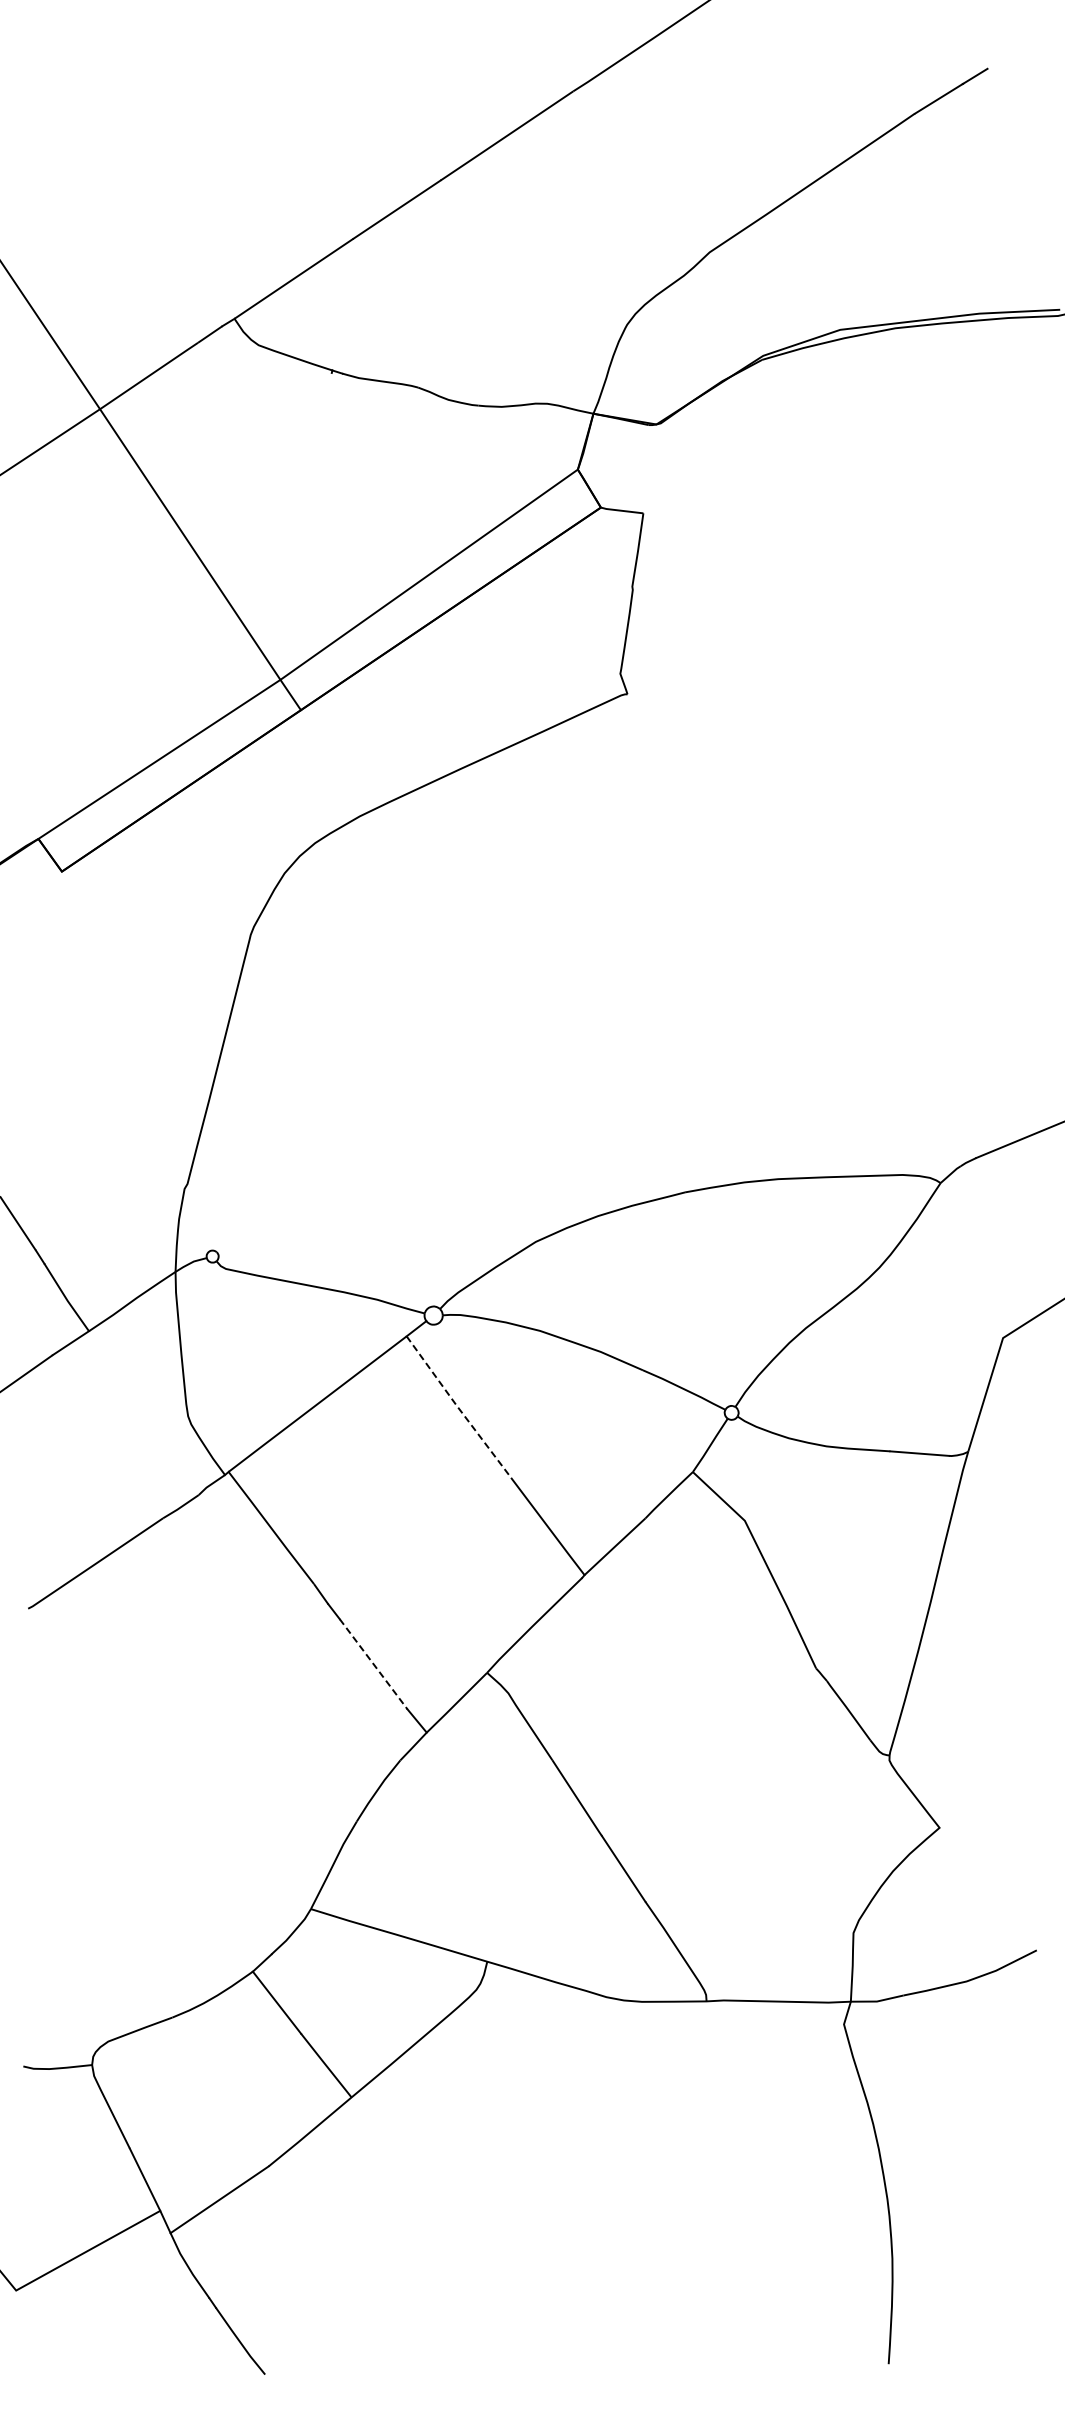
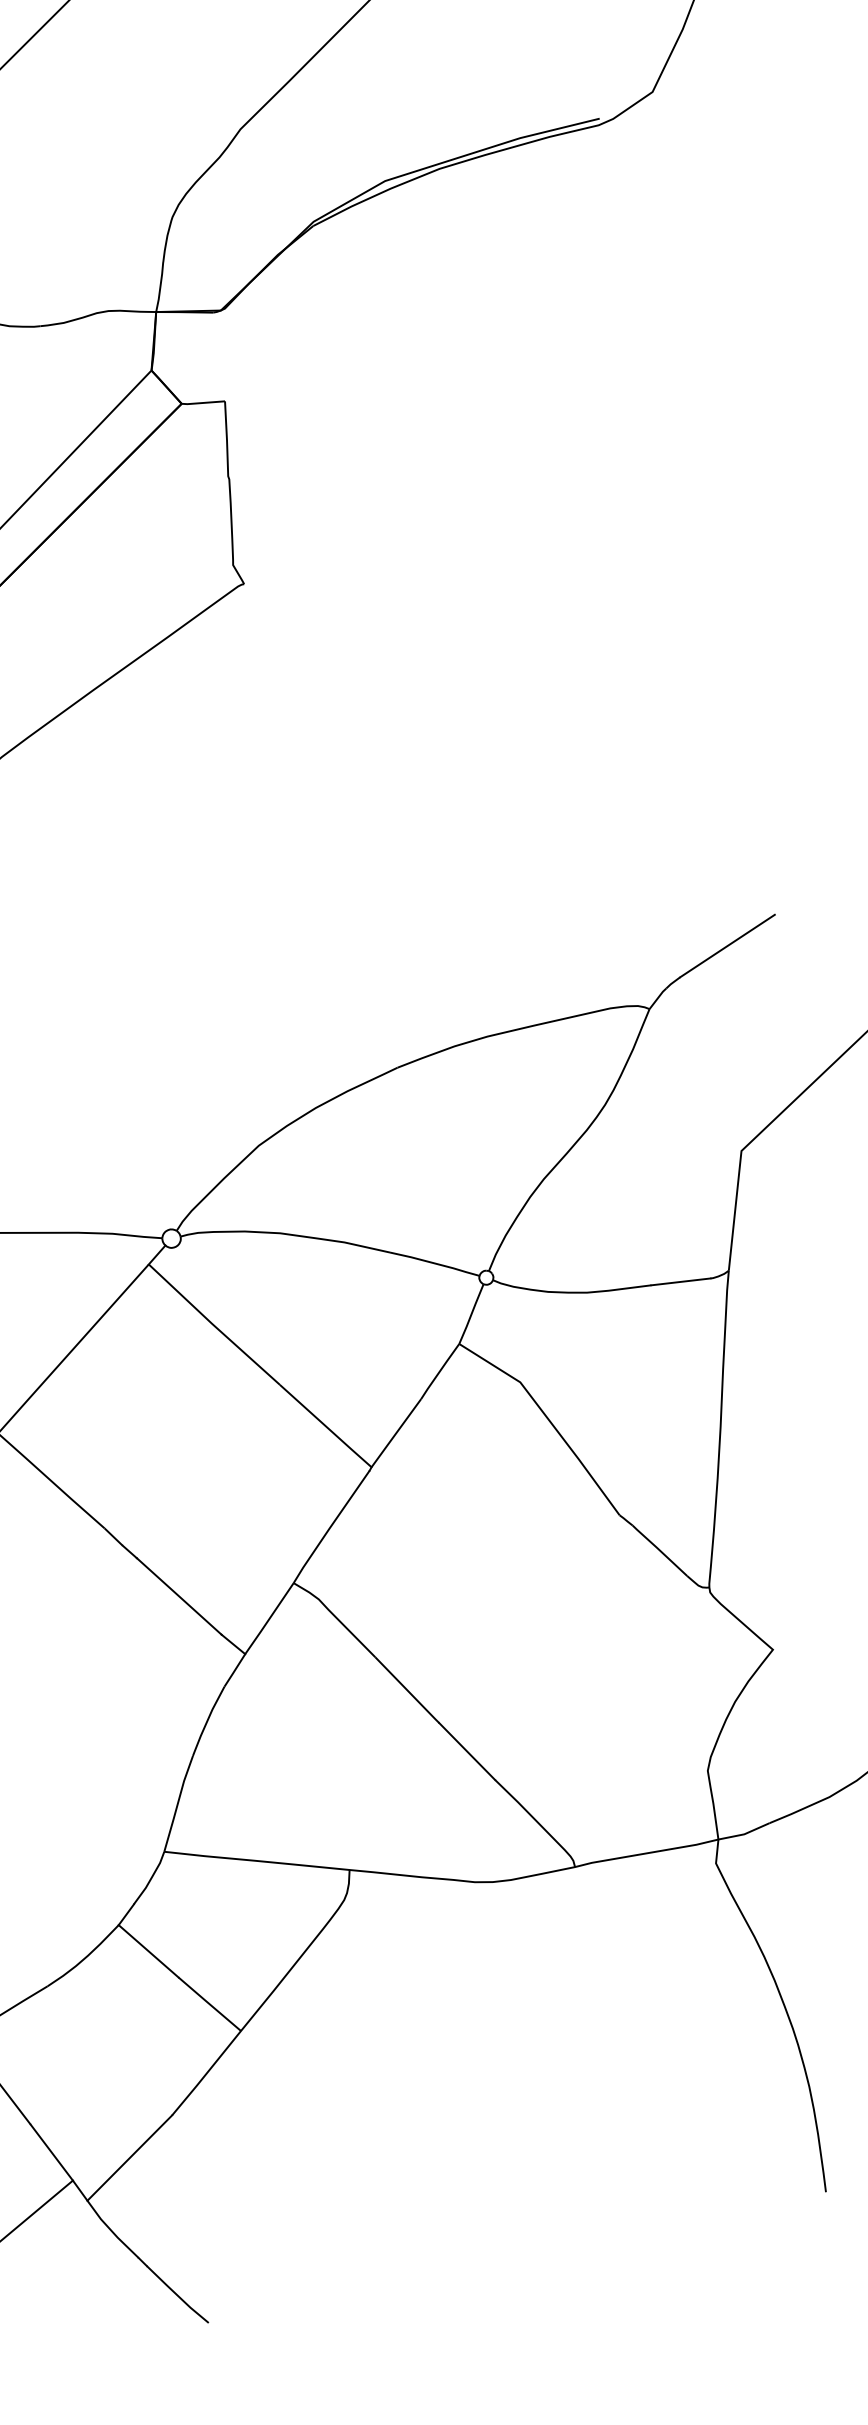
line: (458, 1408) -> (214, 1326), dashed -> solid
line: (373, 1664) -> (179, 1596), dashed -> solid

